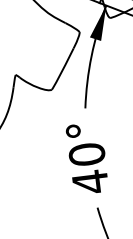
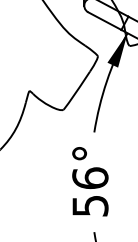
text: (88, 168) -> (90, 192), 40° -> 56°

